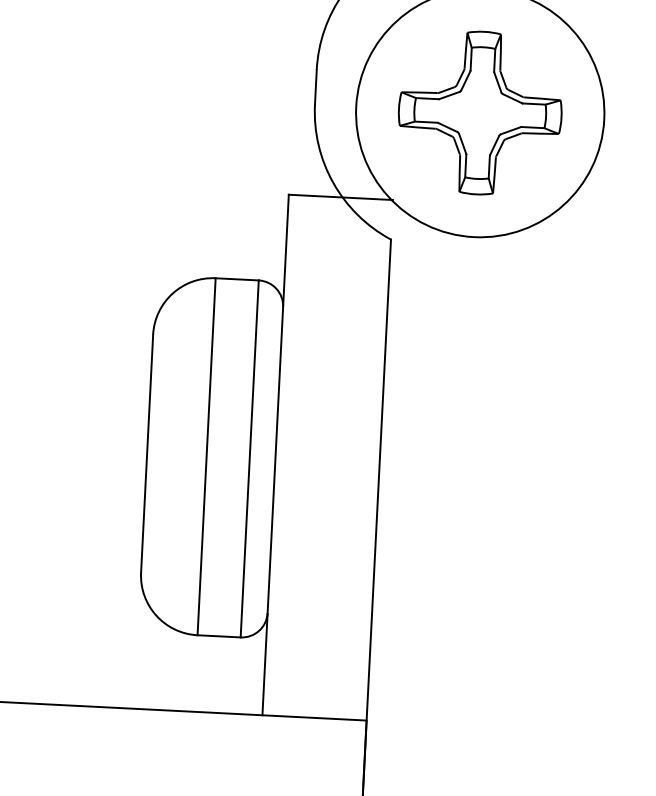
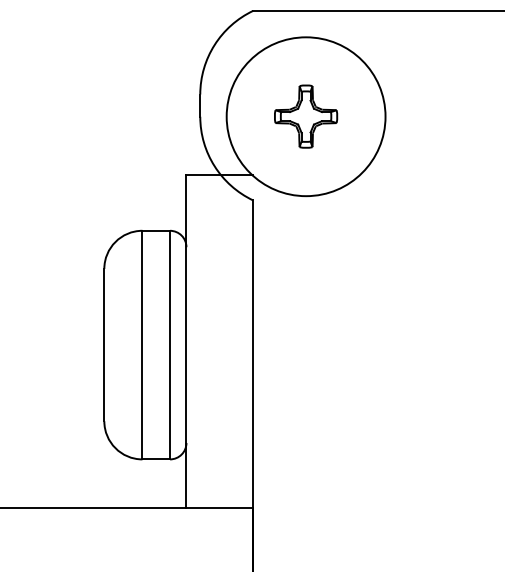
part: (479, 112) -> (305, 116), size x0.6

